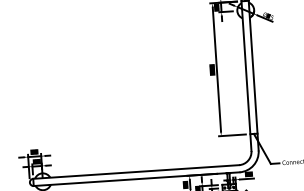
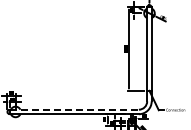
line: (136, 171) -> (74, 109), solid -> dashed

